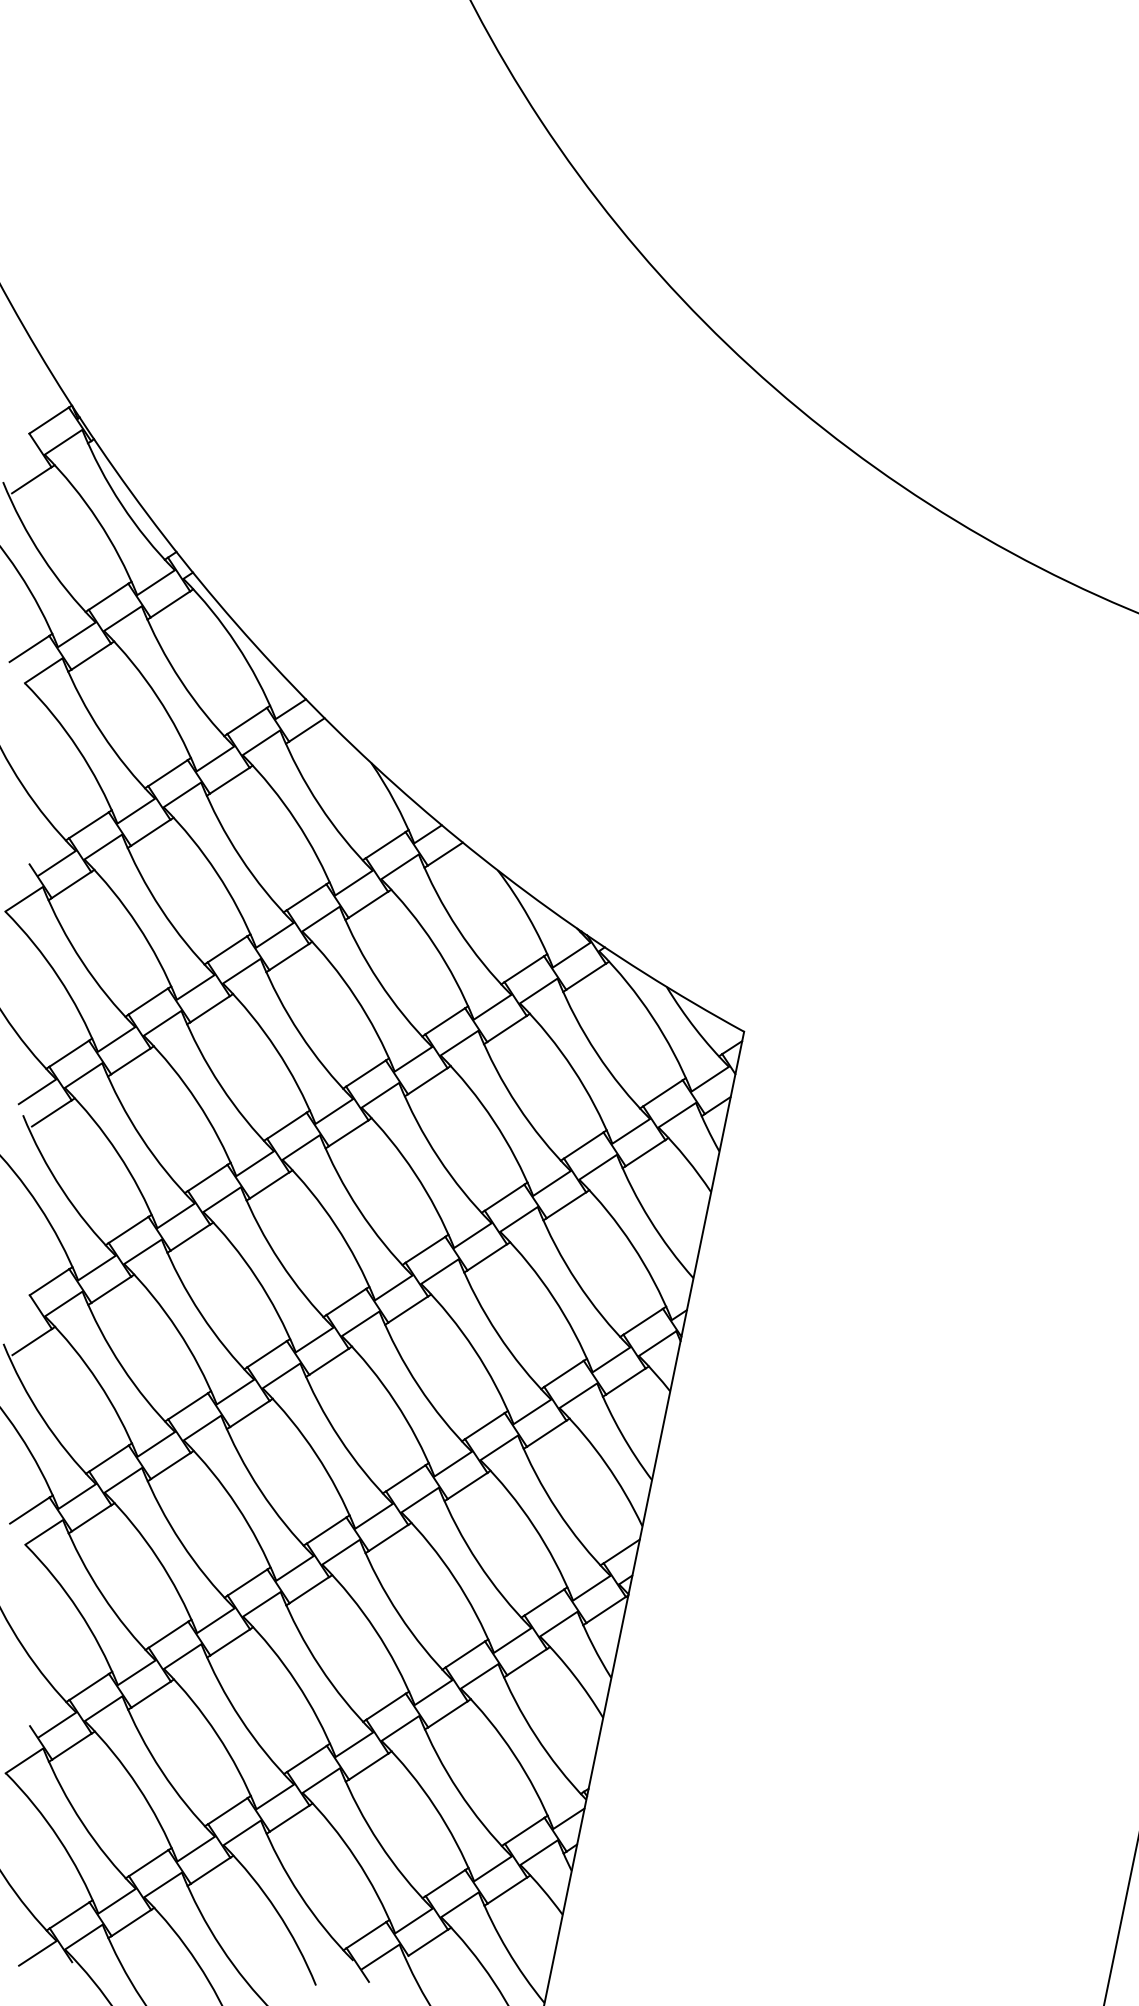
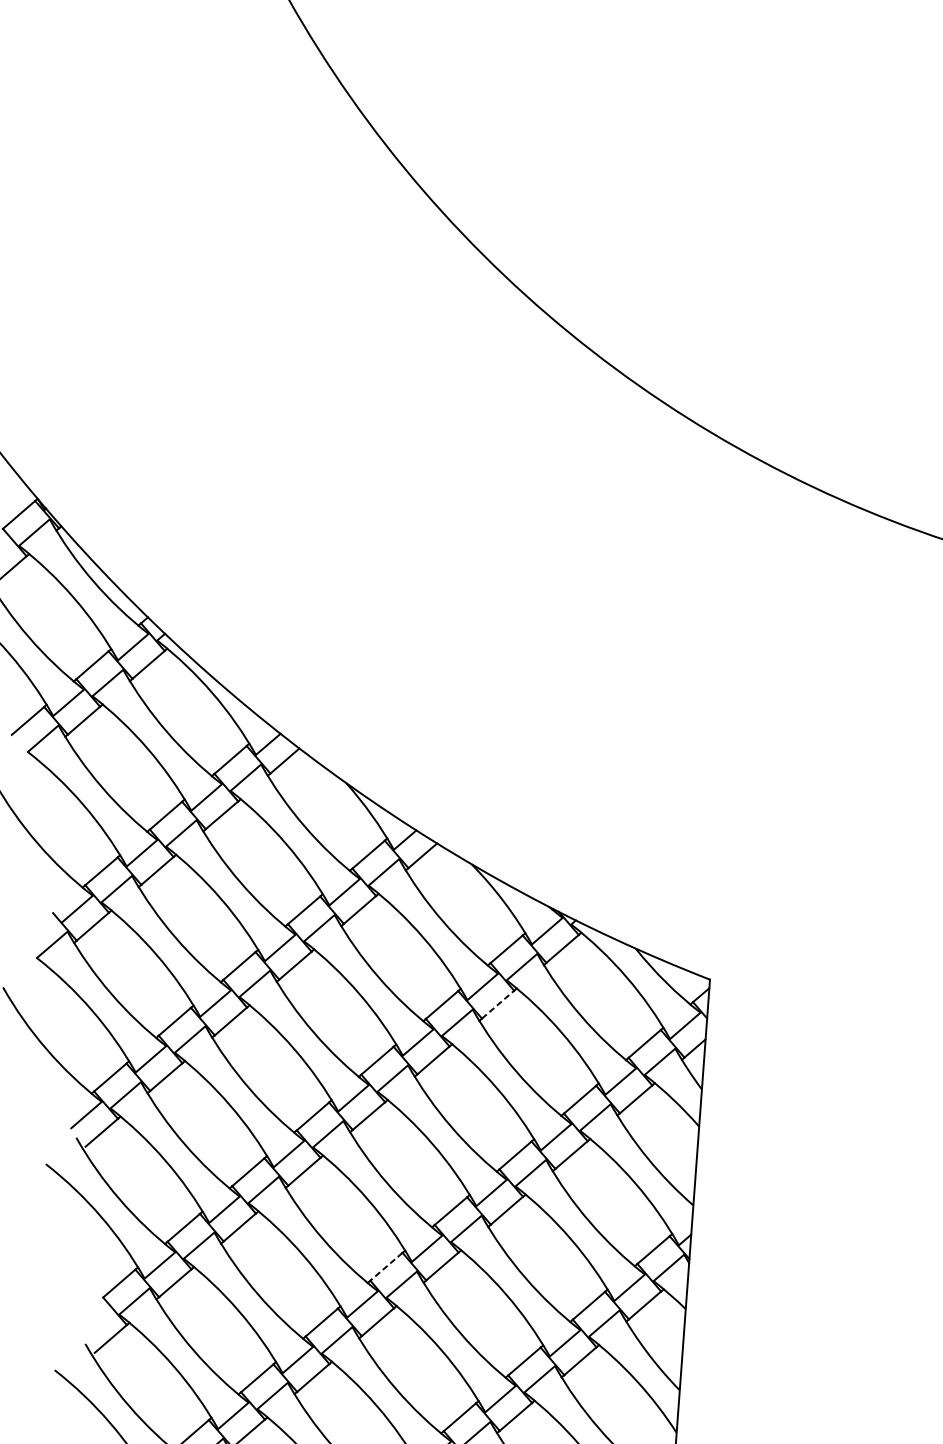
line: (506, 1029) -> (497, 1005), solid -> dashed
line: (346, 1301) -> (386, 1266), solid -> dashed

